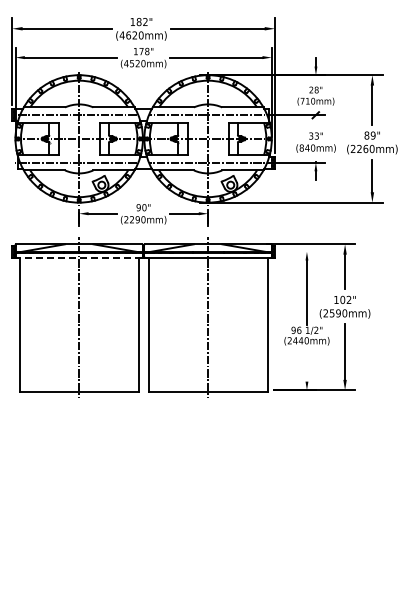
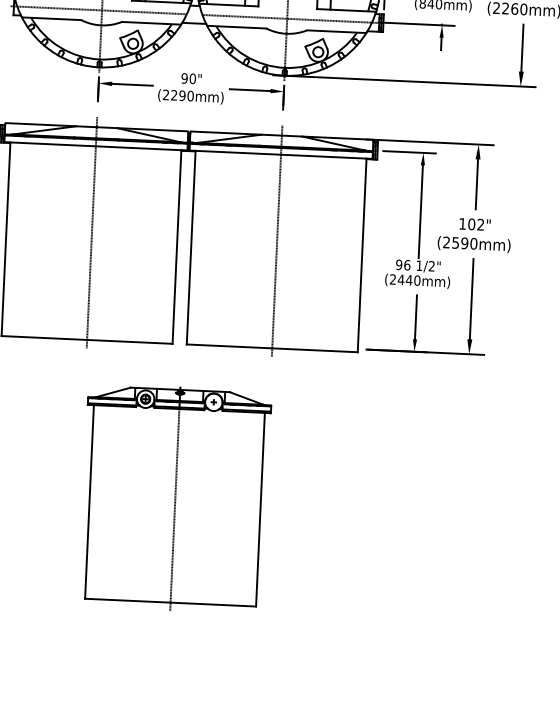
line: (297, 251) -> (409, 151), added
line: (79, 257) -> (96, 146), dashed -> solid
line: (306, 365) -> (415, 316), added
part: (145, 498) -> (175, 496), added

